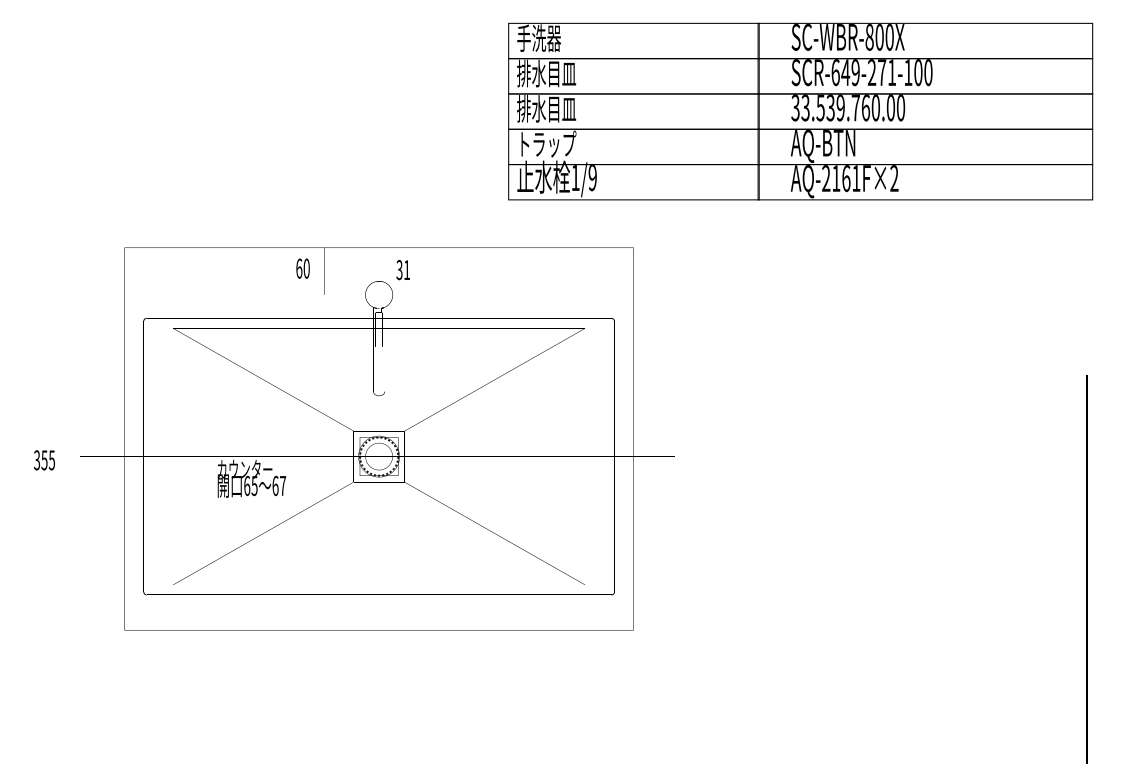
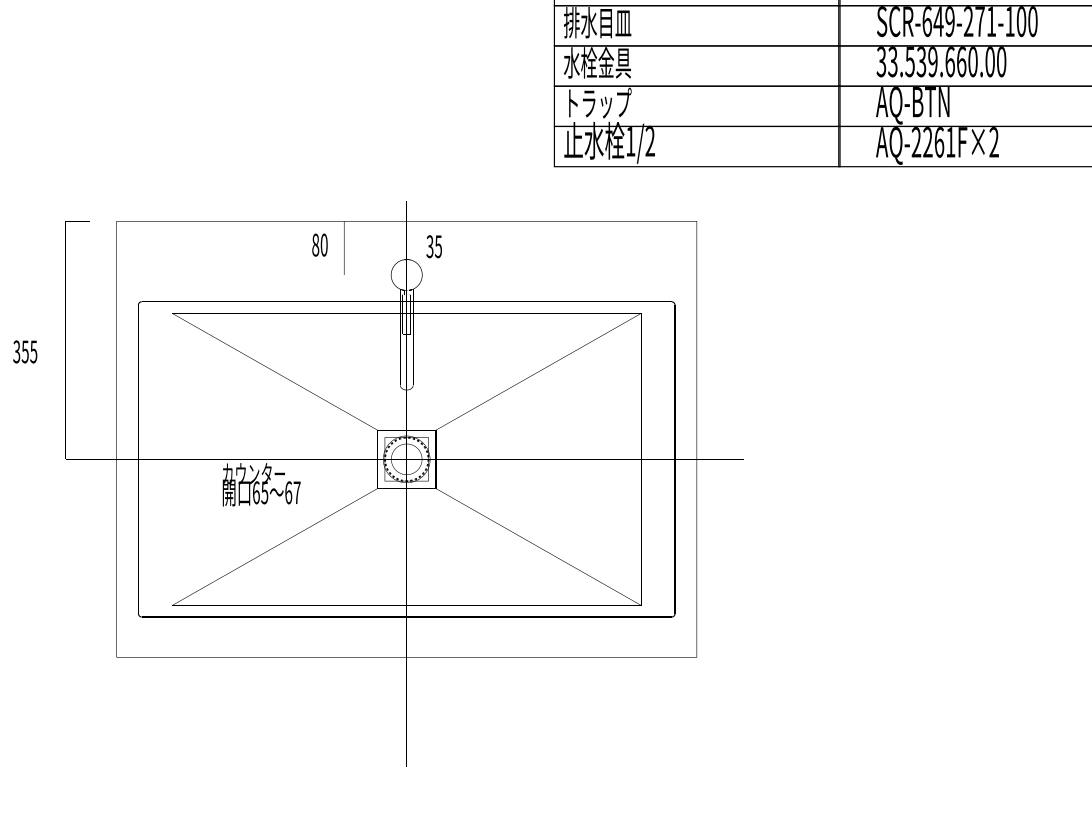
text: (855, 107) -> (949, 61), 33.539.760.00 -> 33.539.660.00
text: (546, 108) -> (597, 62), 排水目皿 -> 水栓金具
text: (592, 178) -> (649, 142), 1/9 -> 1/2
text: (836, 178) -> (928, 142), AQ-2161F×2 -> AQ-2261F×2
text: (299, 268) -> (315, 244), 60 -> 80
text: (406, 270) -> (437, 247), 31 -> 35
text: (44, 460) -> (25, 352), moved

